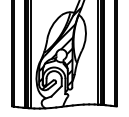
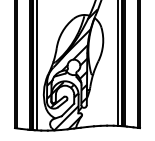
hatch: (55, 88) -> (66, 106), added

